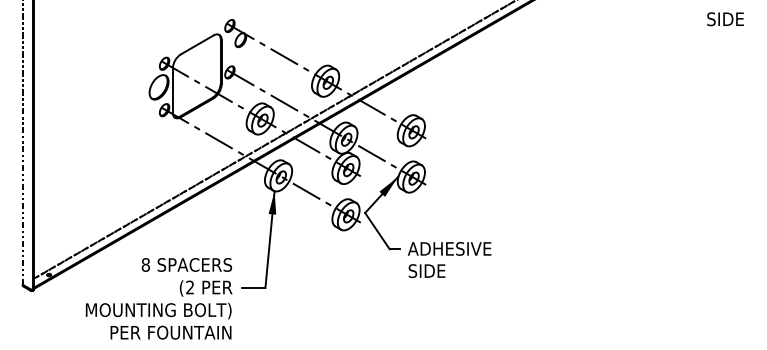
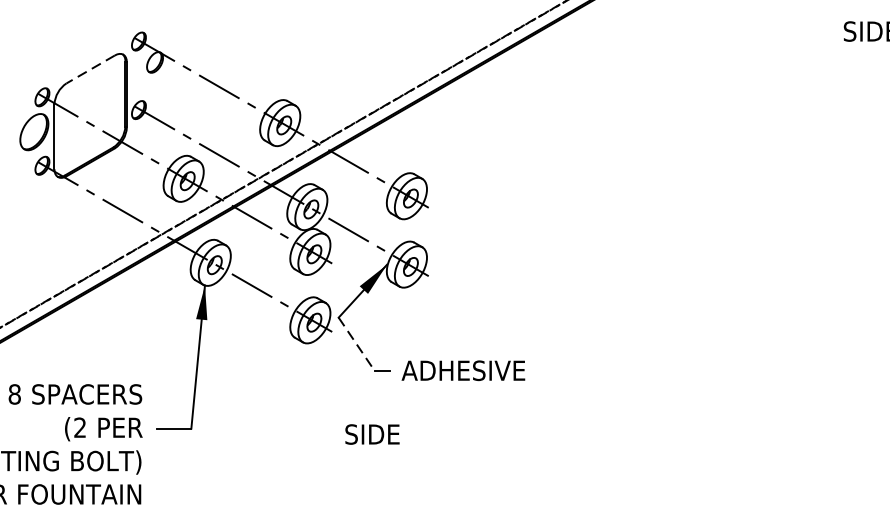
line: (197, 44) -> (91, 68), solid -> dashed
line: (377, 231) -> (356, 345), solid -> dashed
text: (426, 271) -> (371, 435), moved

